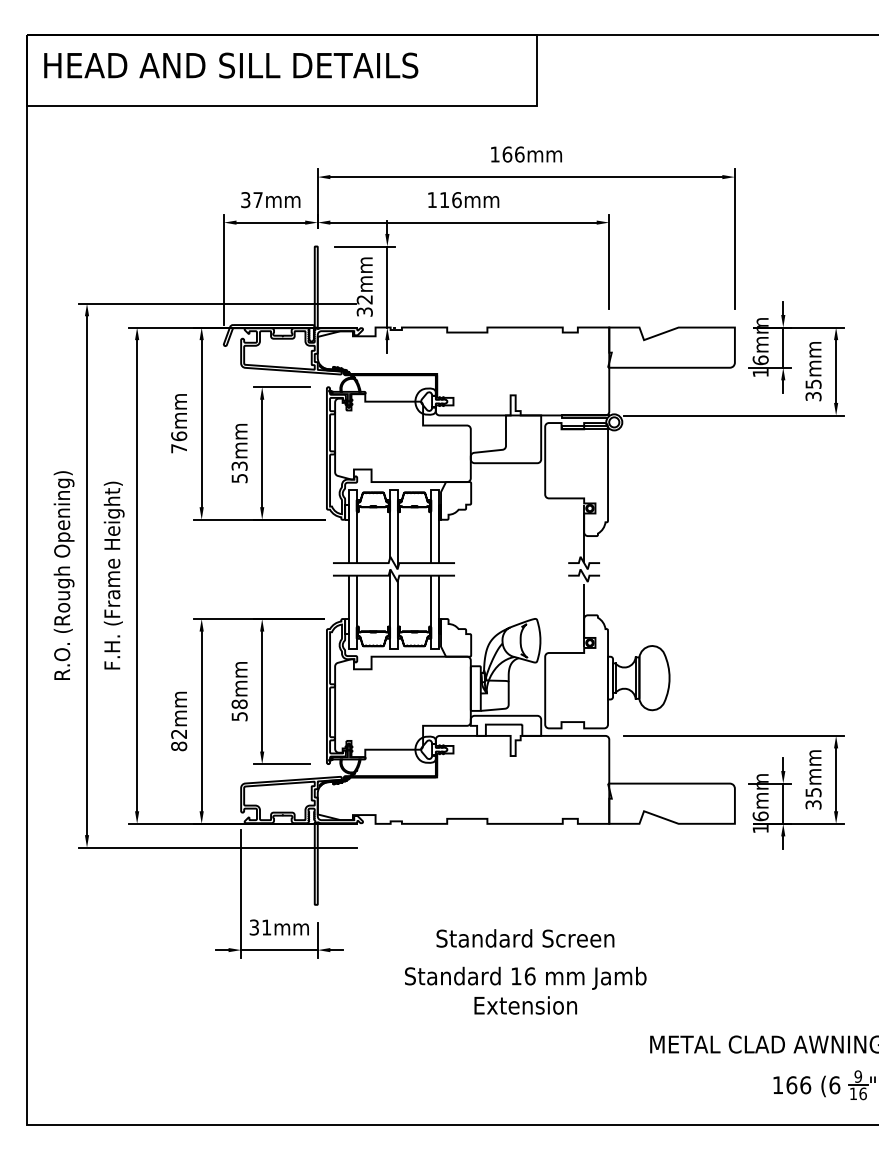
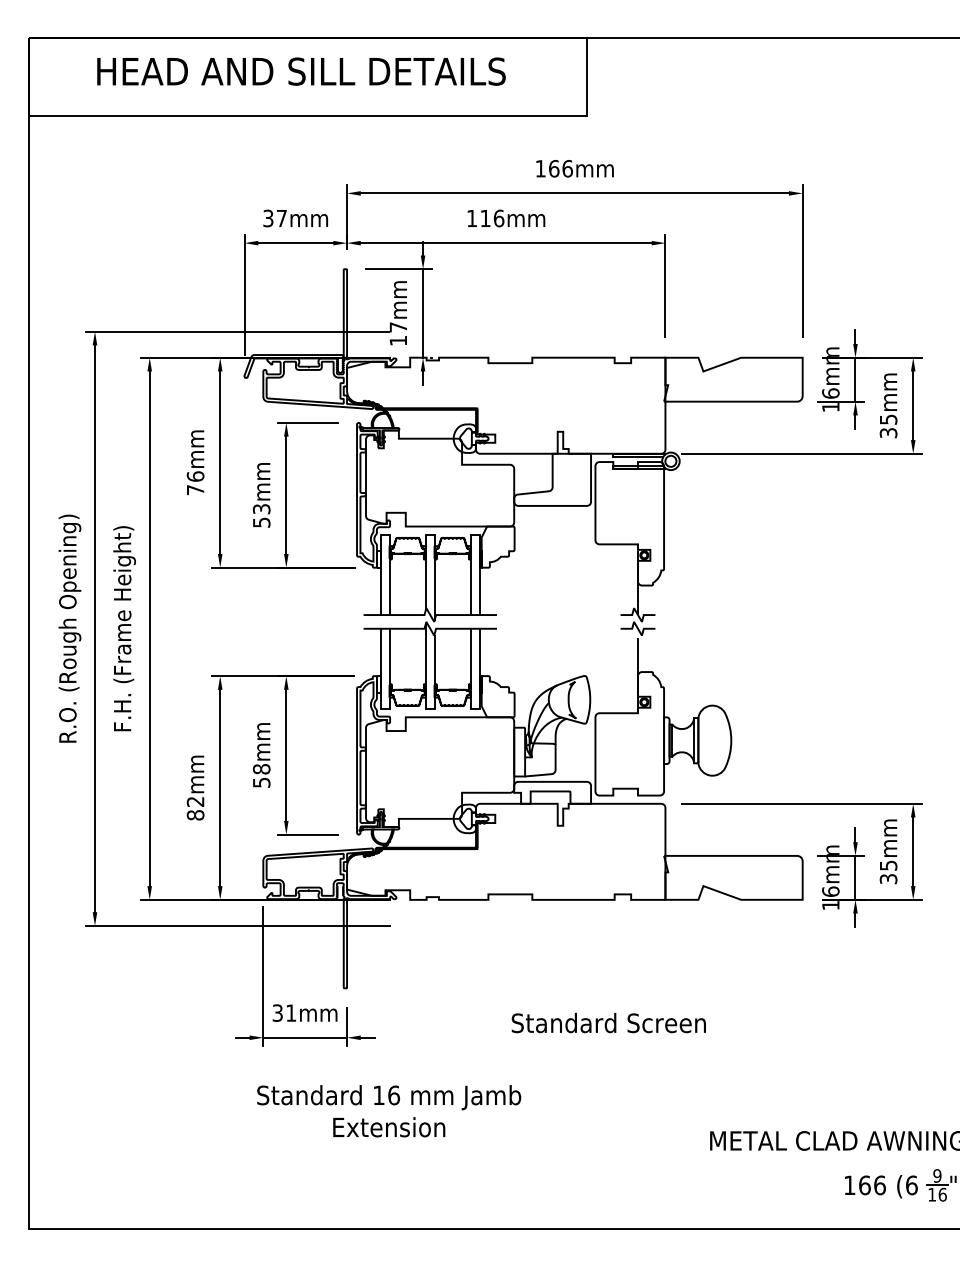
text: (231, 65) -> (301, 71), moved
text: (364, 305) -> (398, 333), 32mm -> 17mm
text: (525, 937) -> (608, 1022), moved
text: (526, 991) -> (389, 1111), moved

